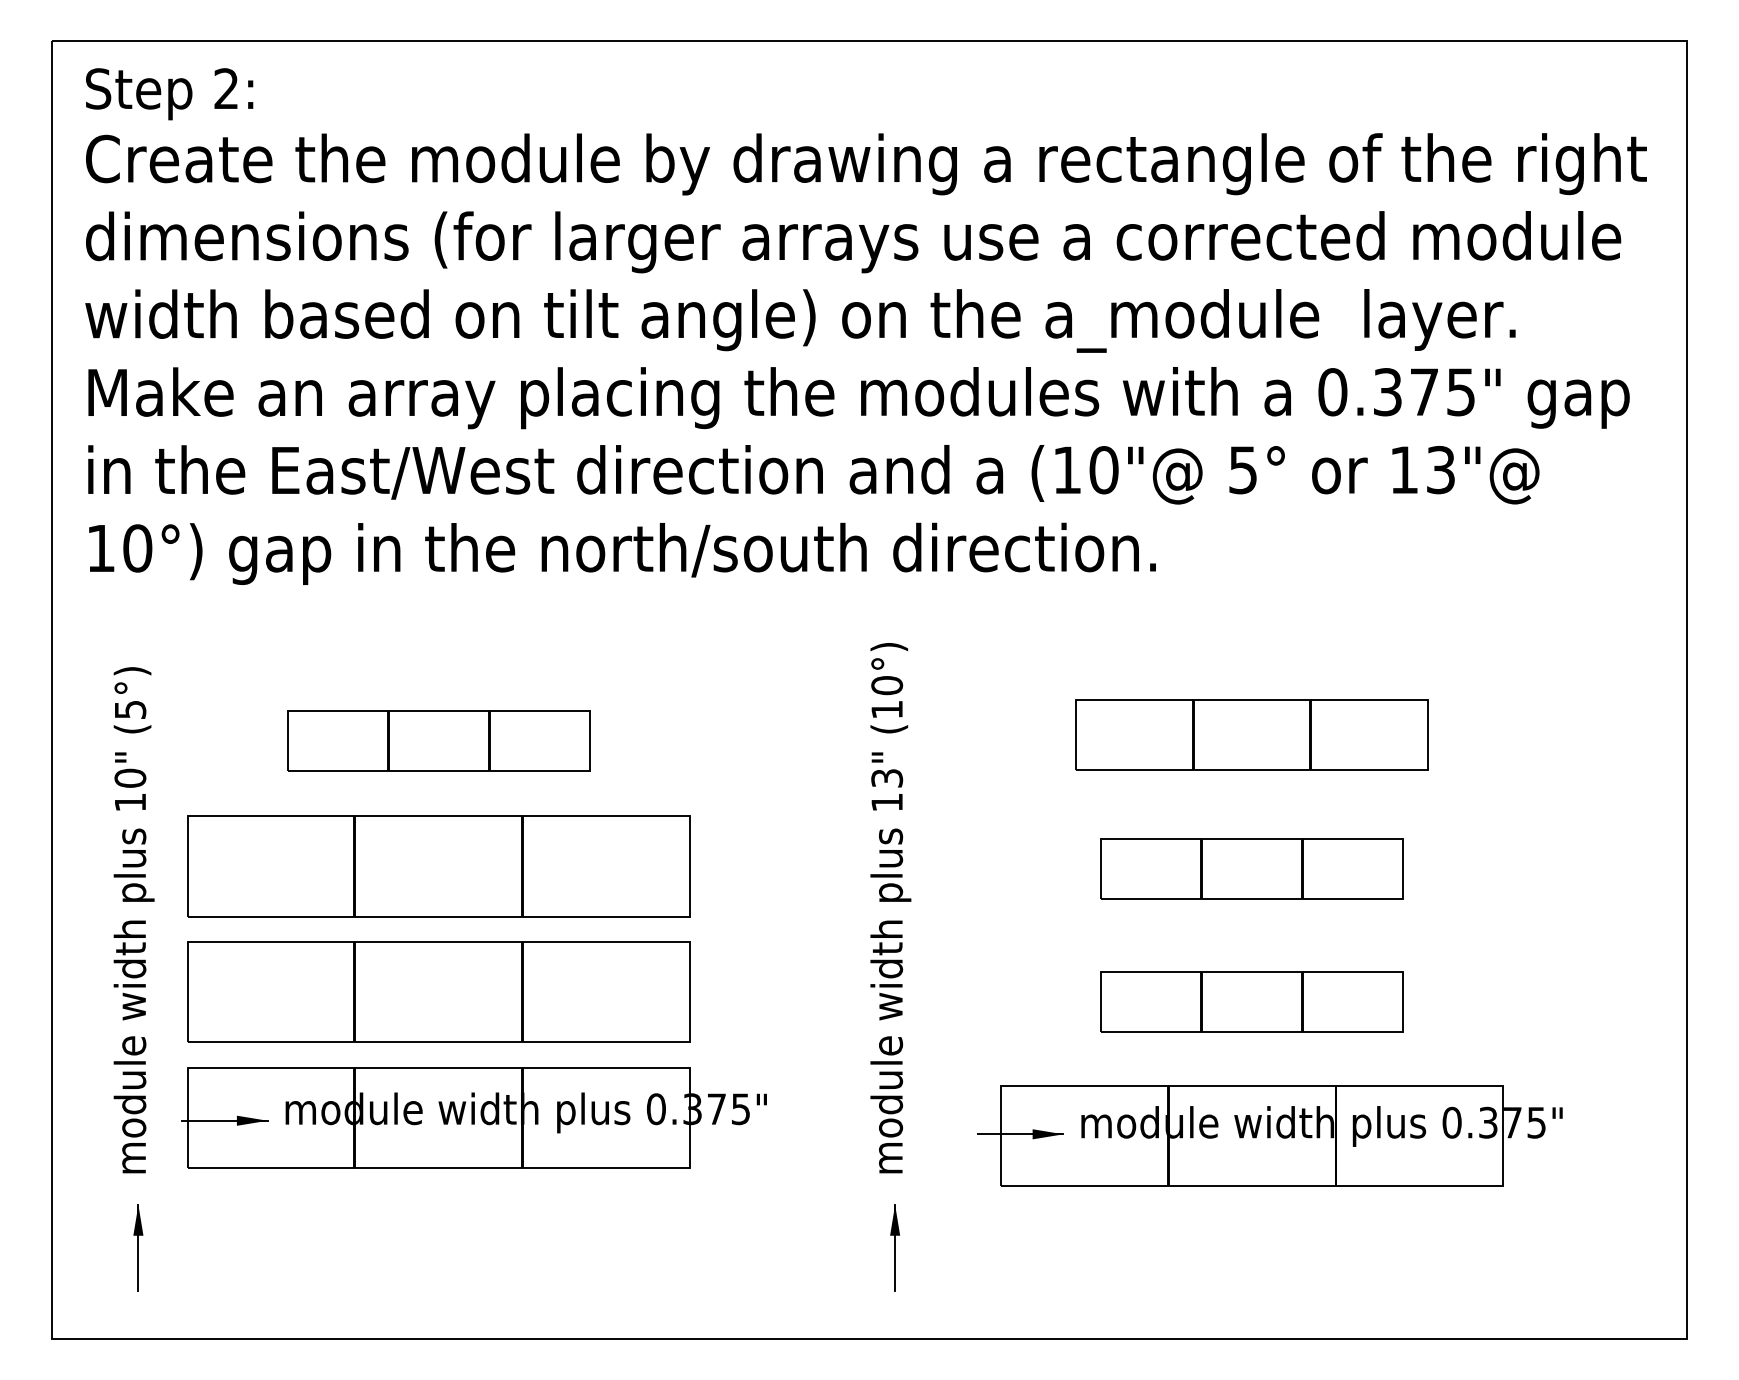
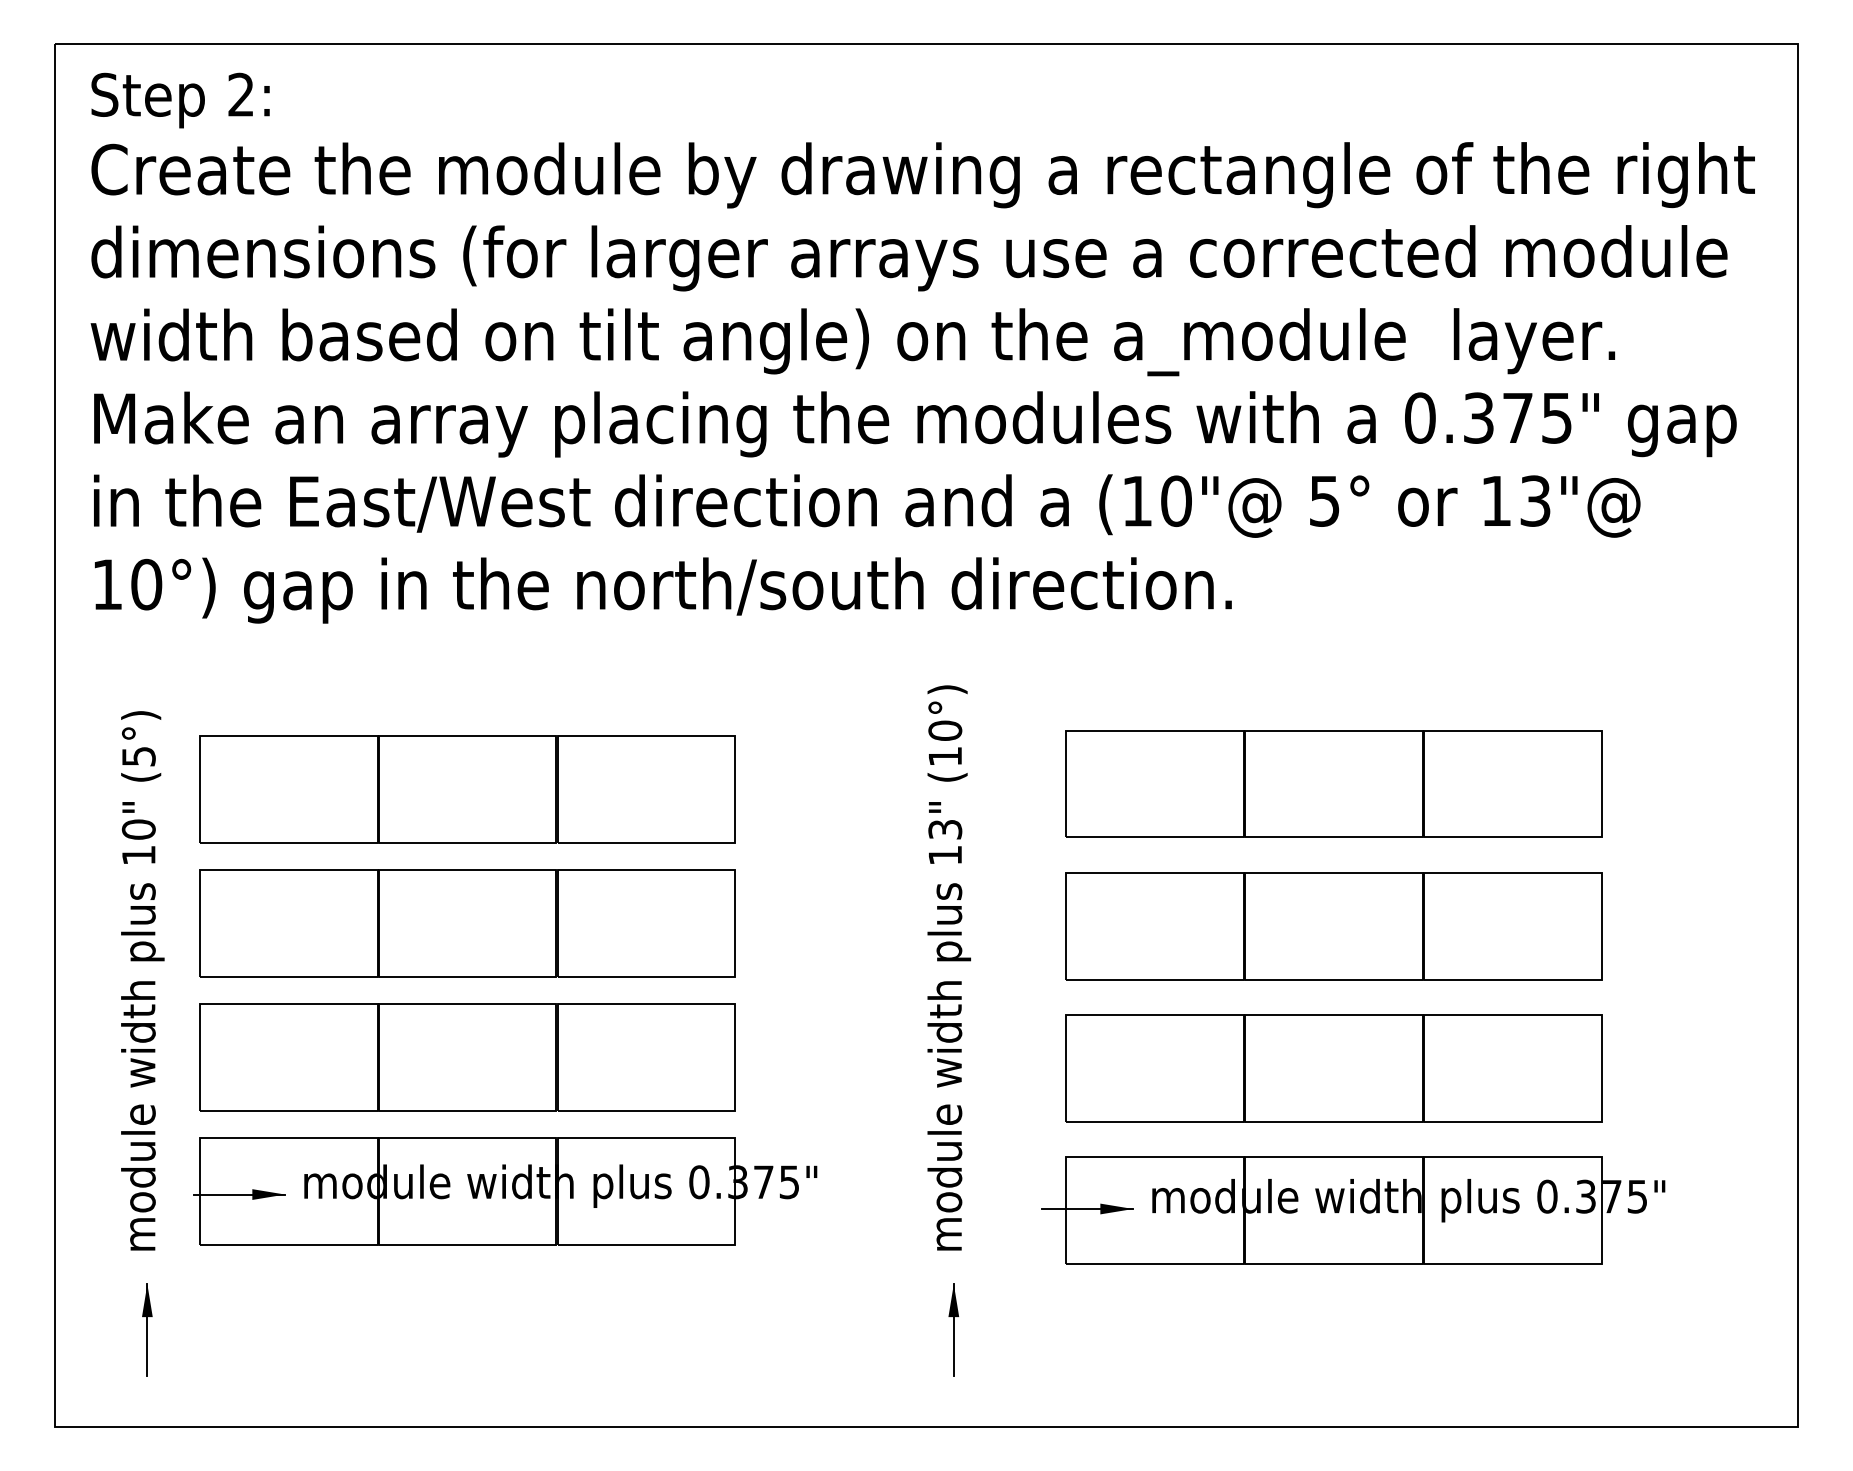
part: (1251, 734) -> (1333, 782), size x1.43
part: (438, 740) -> (467, 789), size x1.67
part: (1251, 868) -> (1333, 925), size x1.67
part: (1251, 1001) -> (1333, 1067), size x1.67

